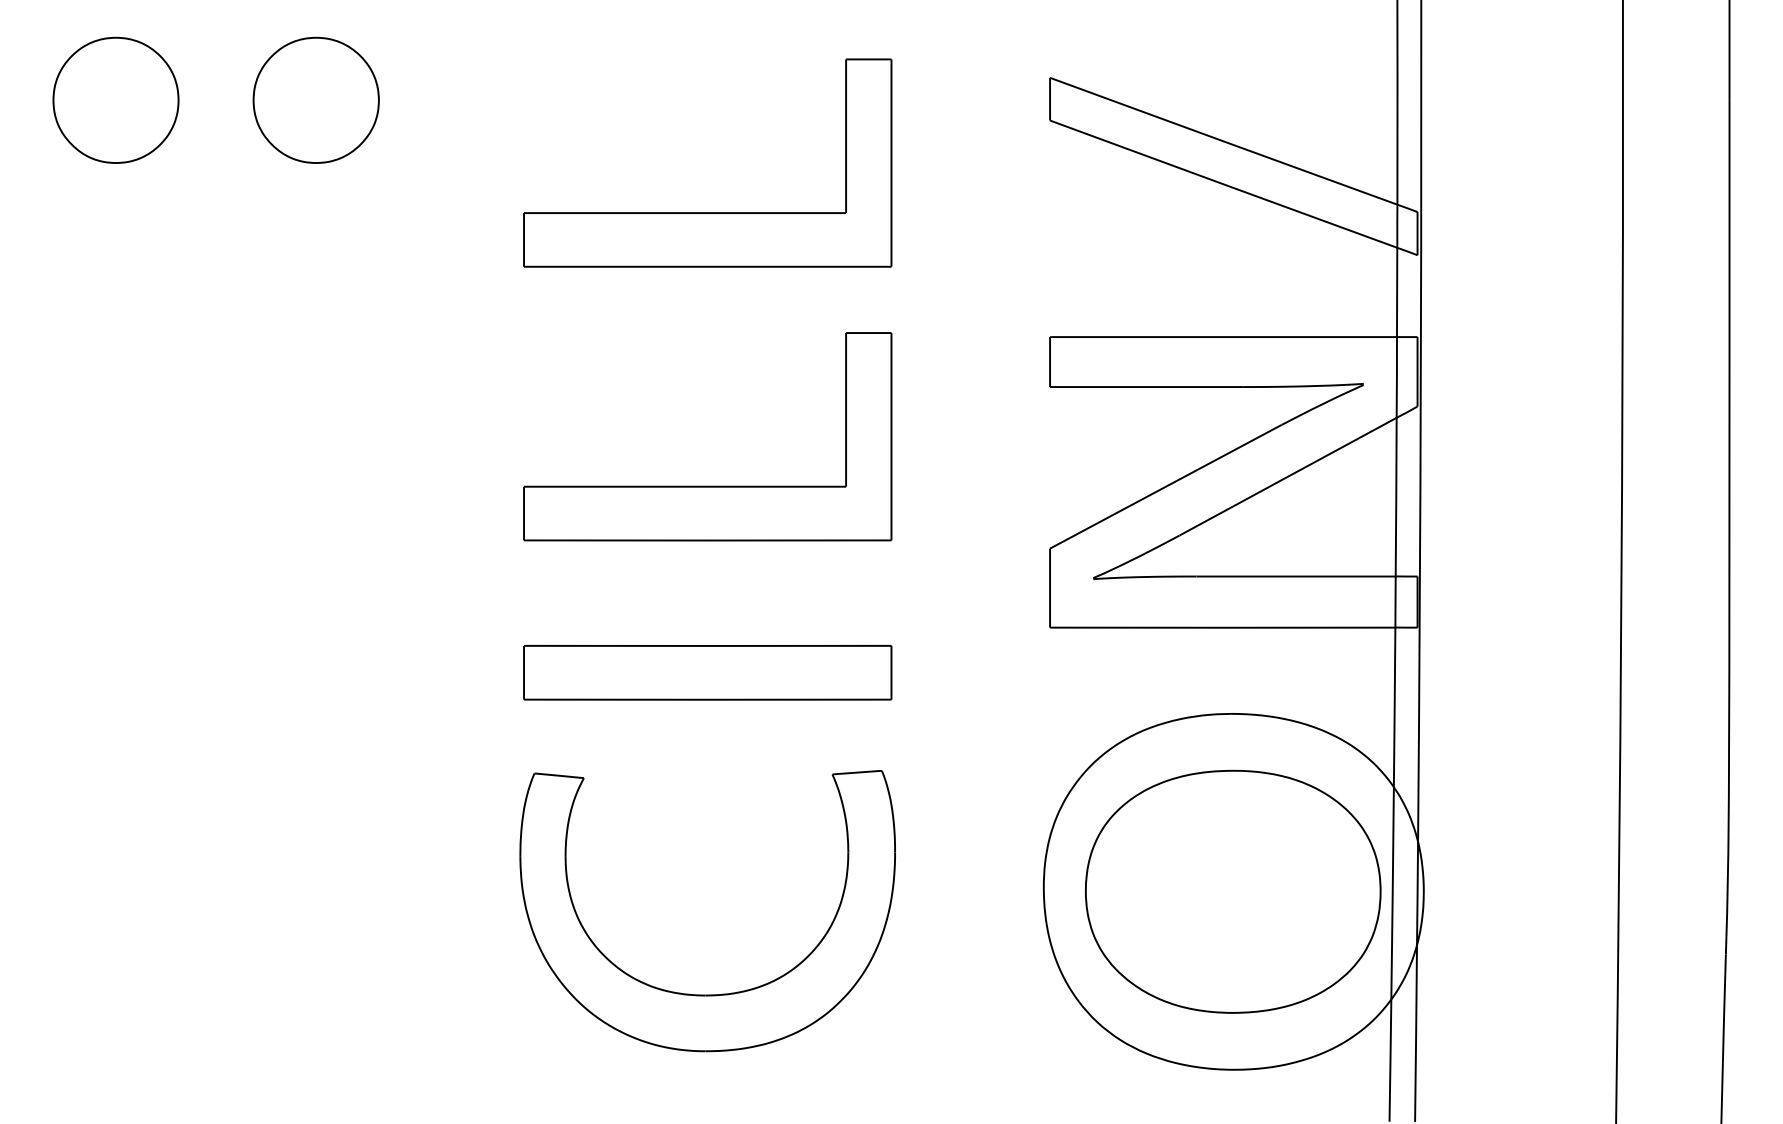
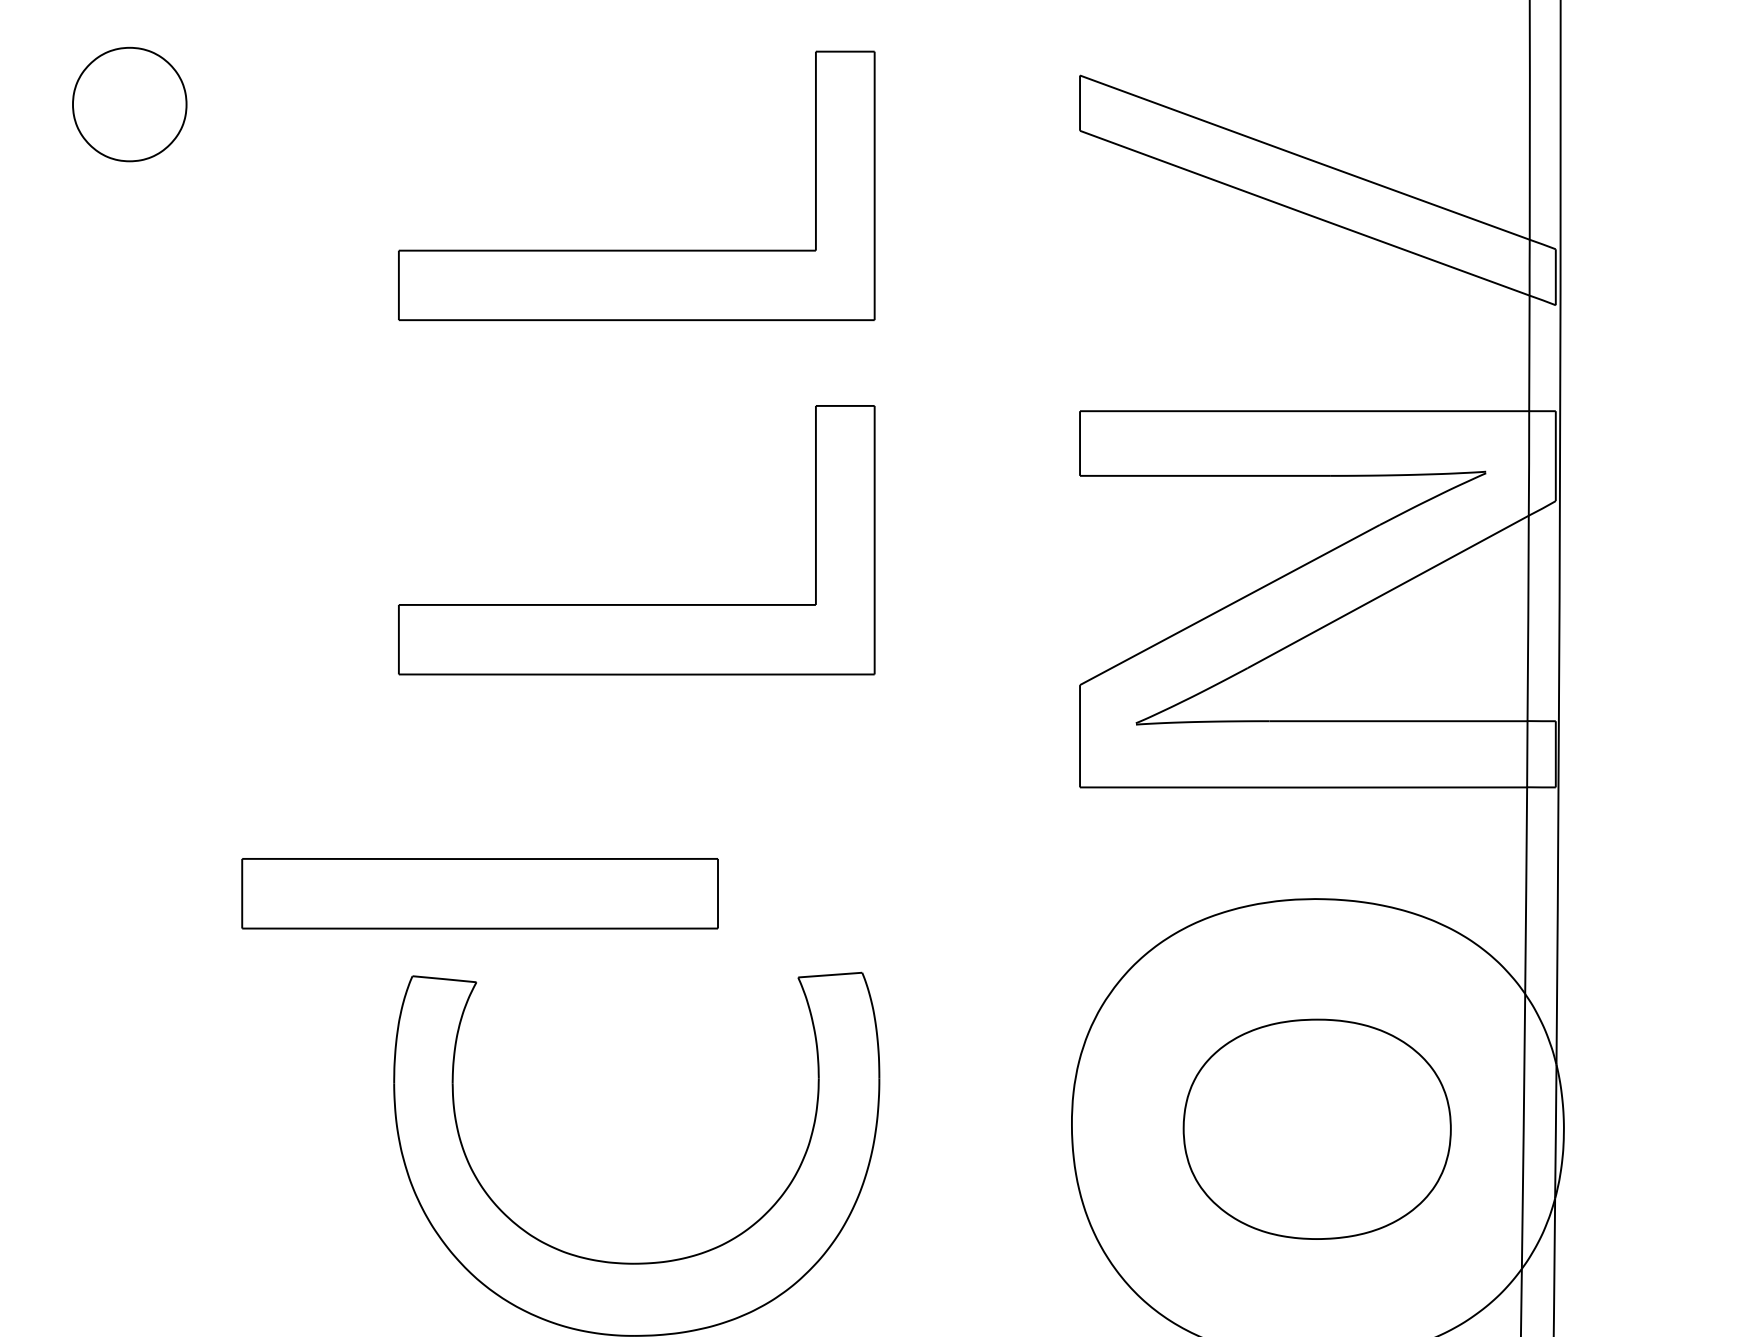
part: (315, 99) -> (128, 103), size x0.7
part: (707, 672) -> (479, 893), moved
part: (1233, 891) -> (1317, 1129), size x0.7

